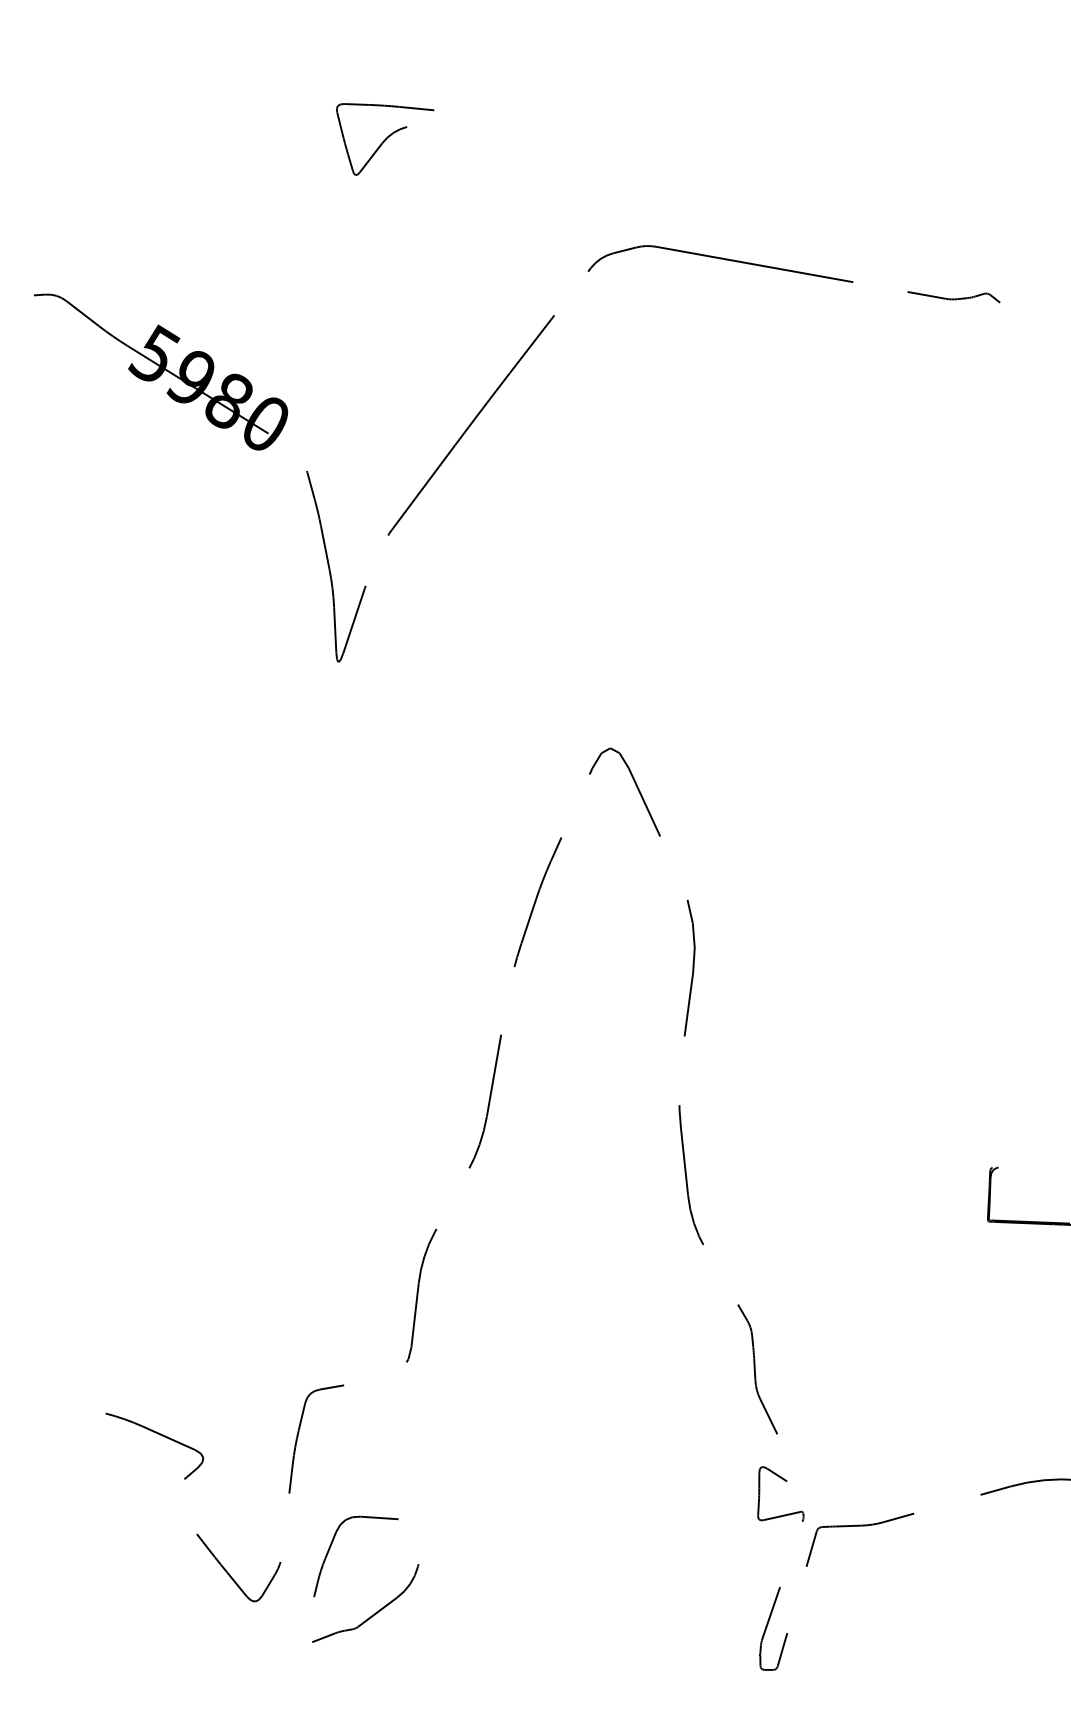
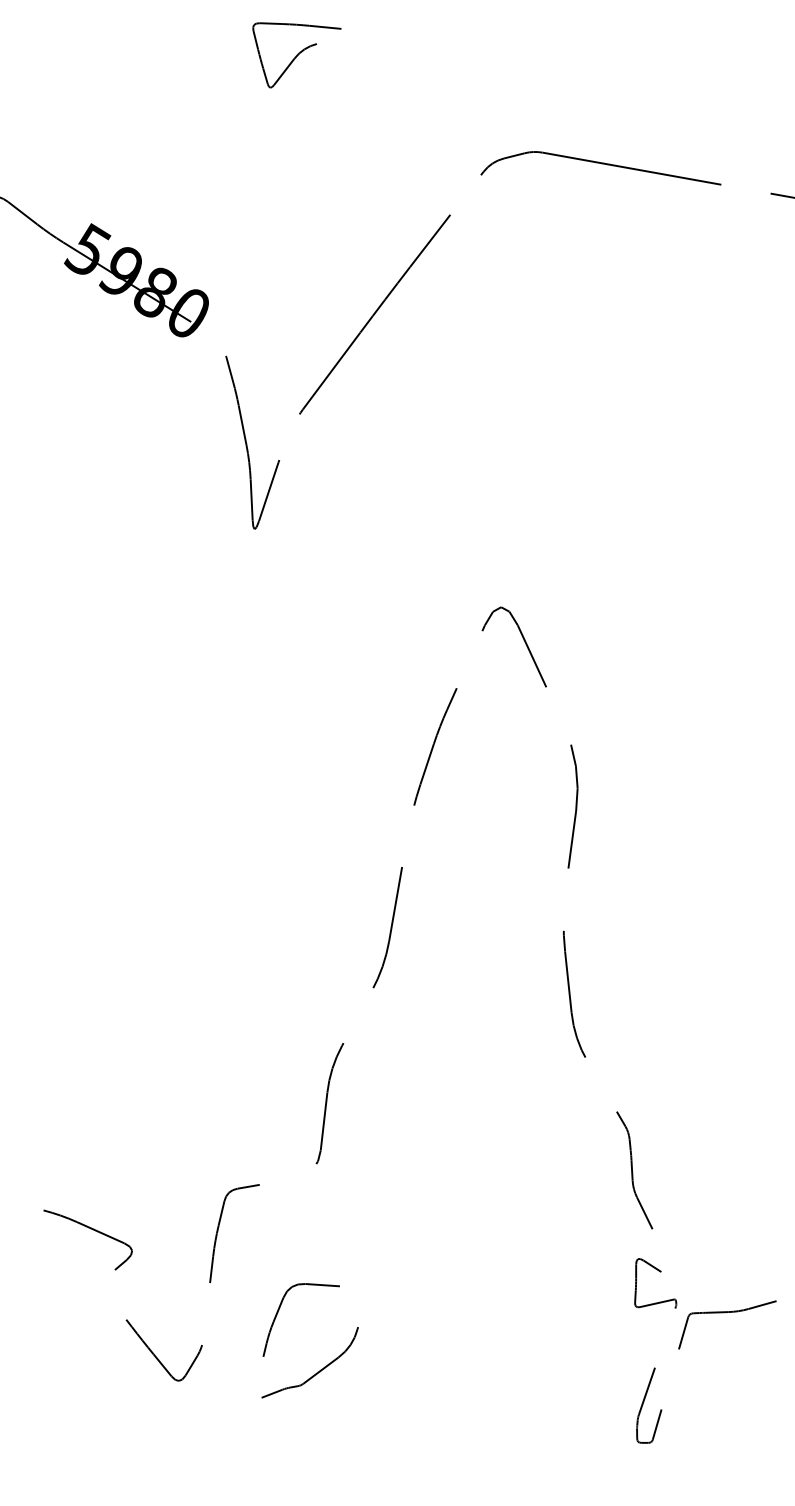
part: (384, 1605) -> (327, 1364), moved

